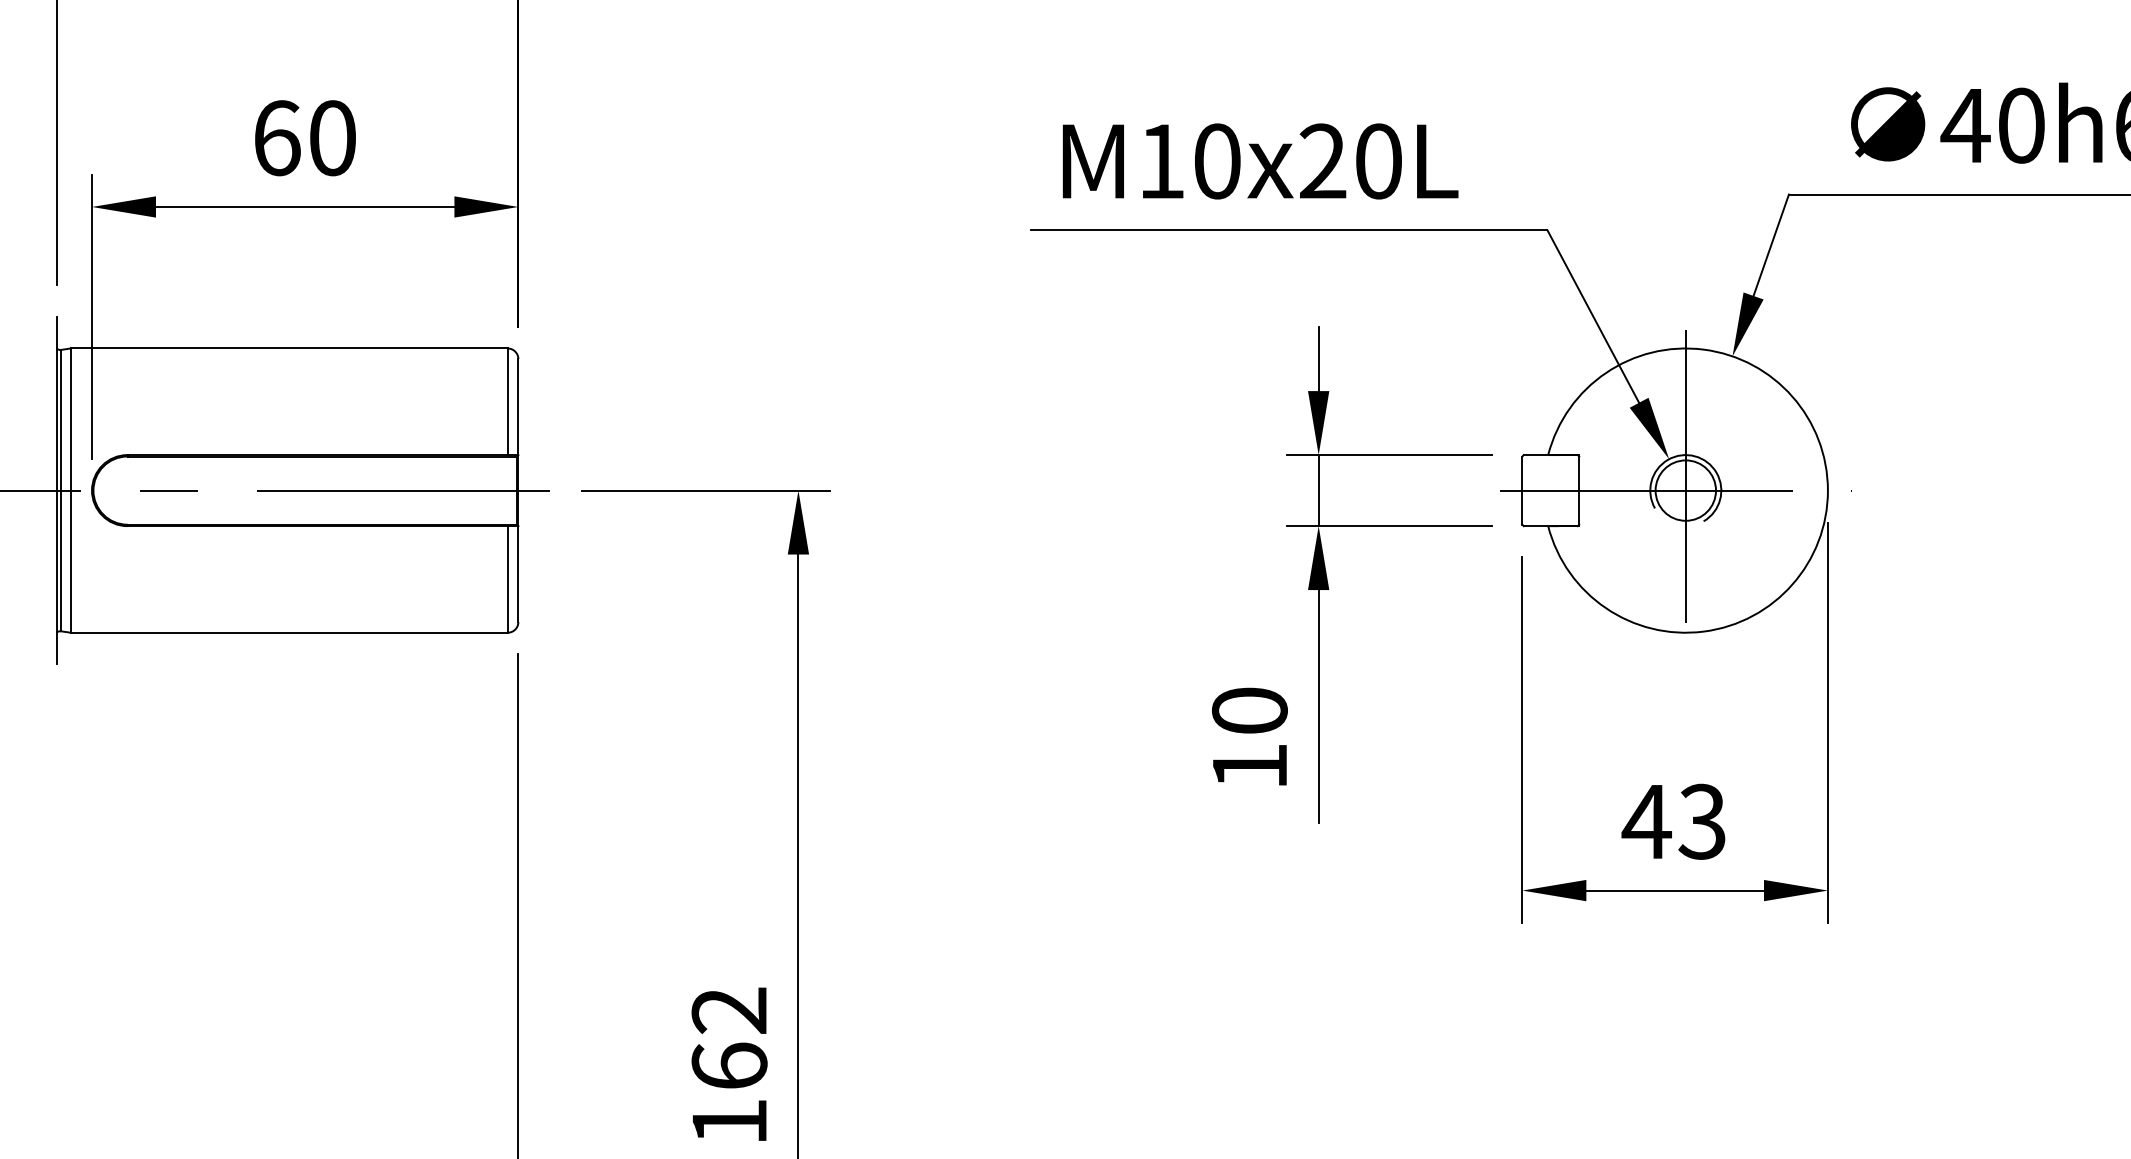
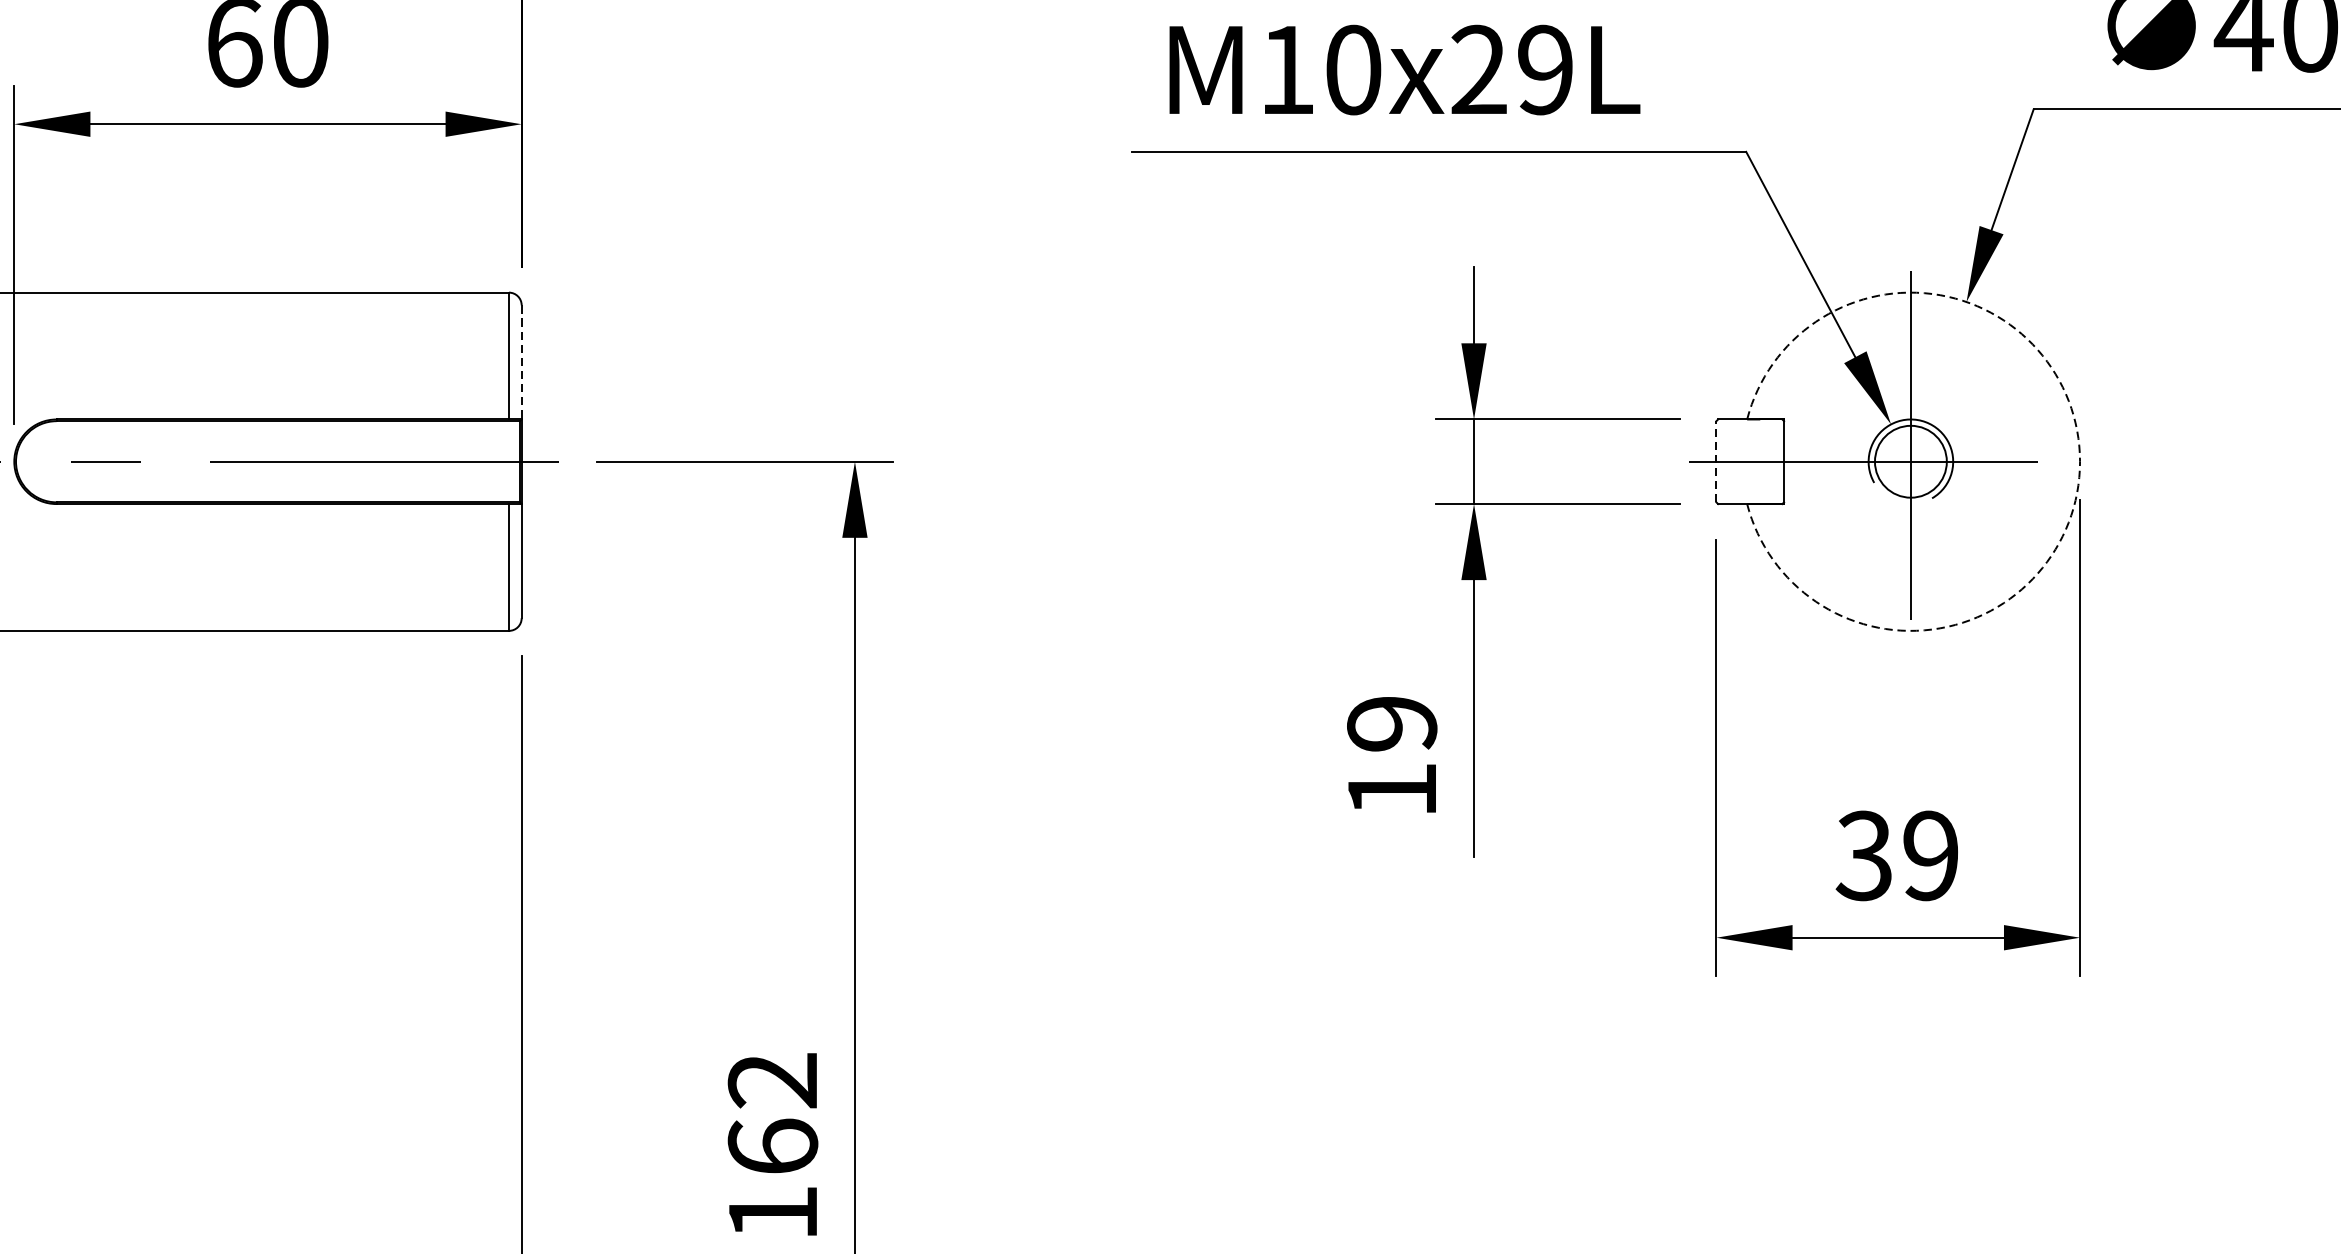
text: (1378, 161) -> (1545, 70), M10x20L -> M10x29L
line: (518, 407) -> (521, 362), solid -> dashed
line: (1522, 490) -> (1716, 461), solid -> dashed
arc: (1827, 490) -> (2079, 461), solid -> dashed
text: (1249, 710) -> (1391, 723), 10 -> 19
text: (1673, 821) -> (1896, 855), 43 -> 39

